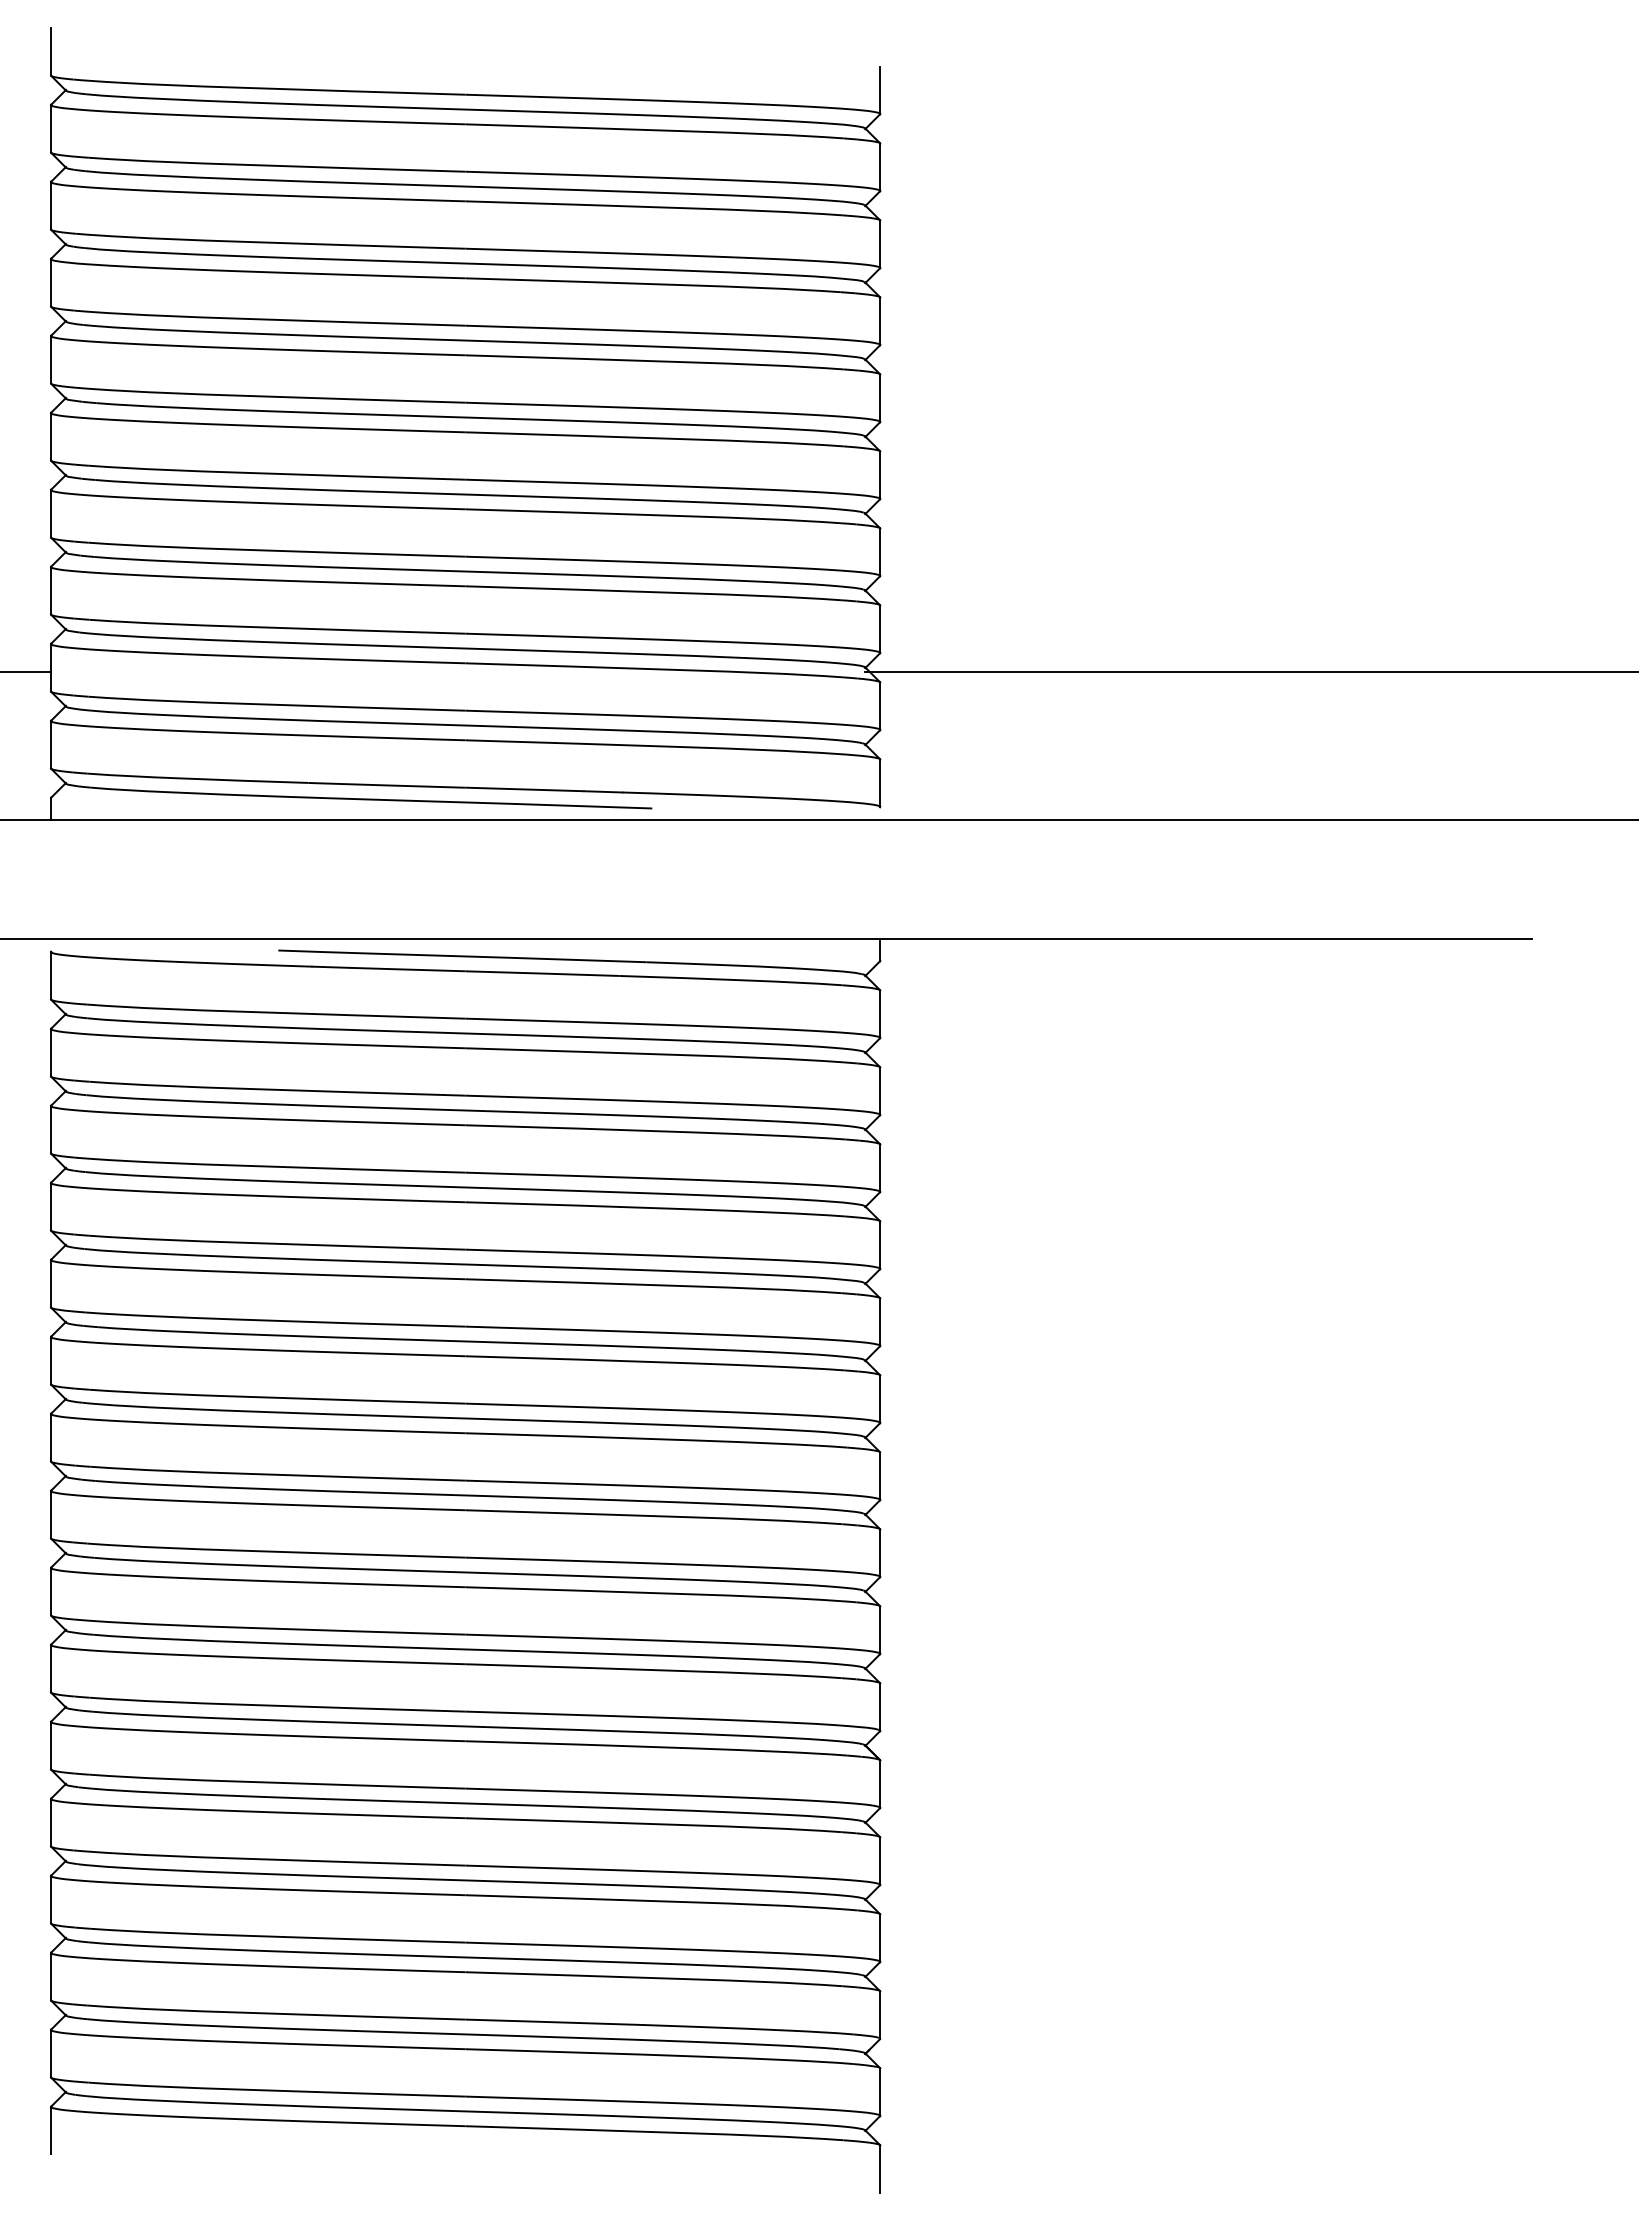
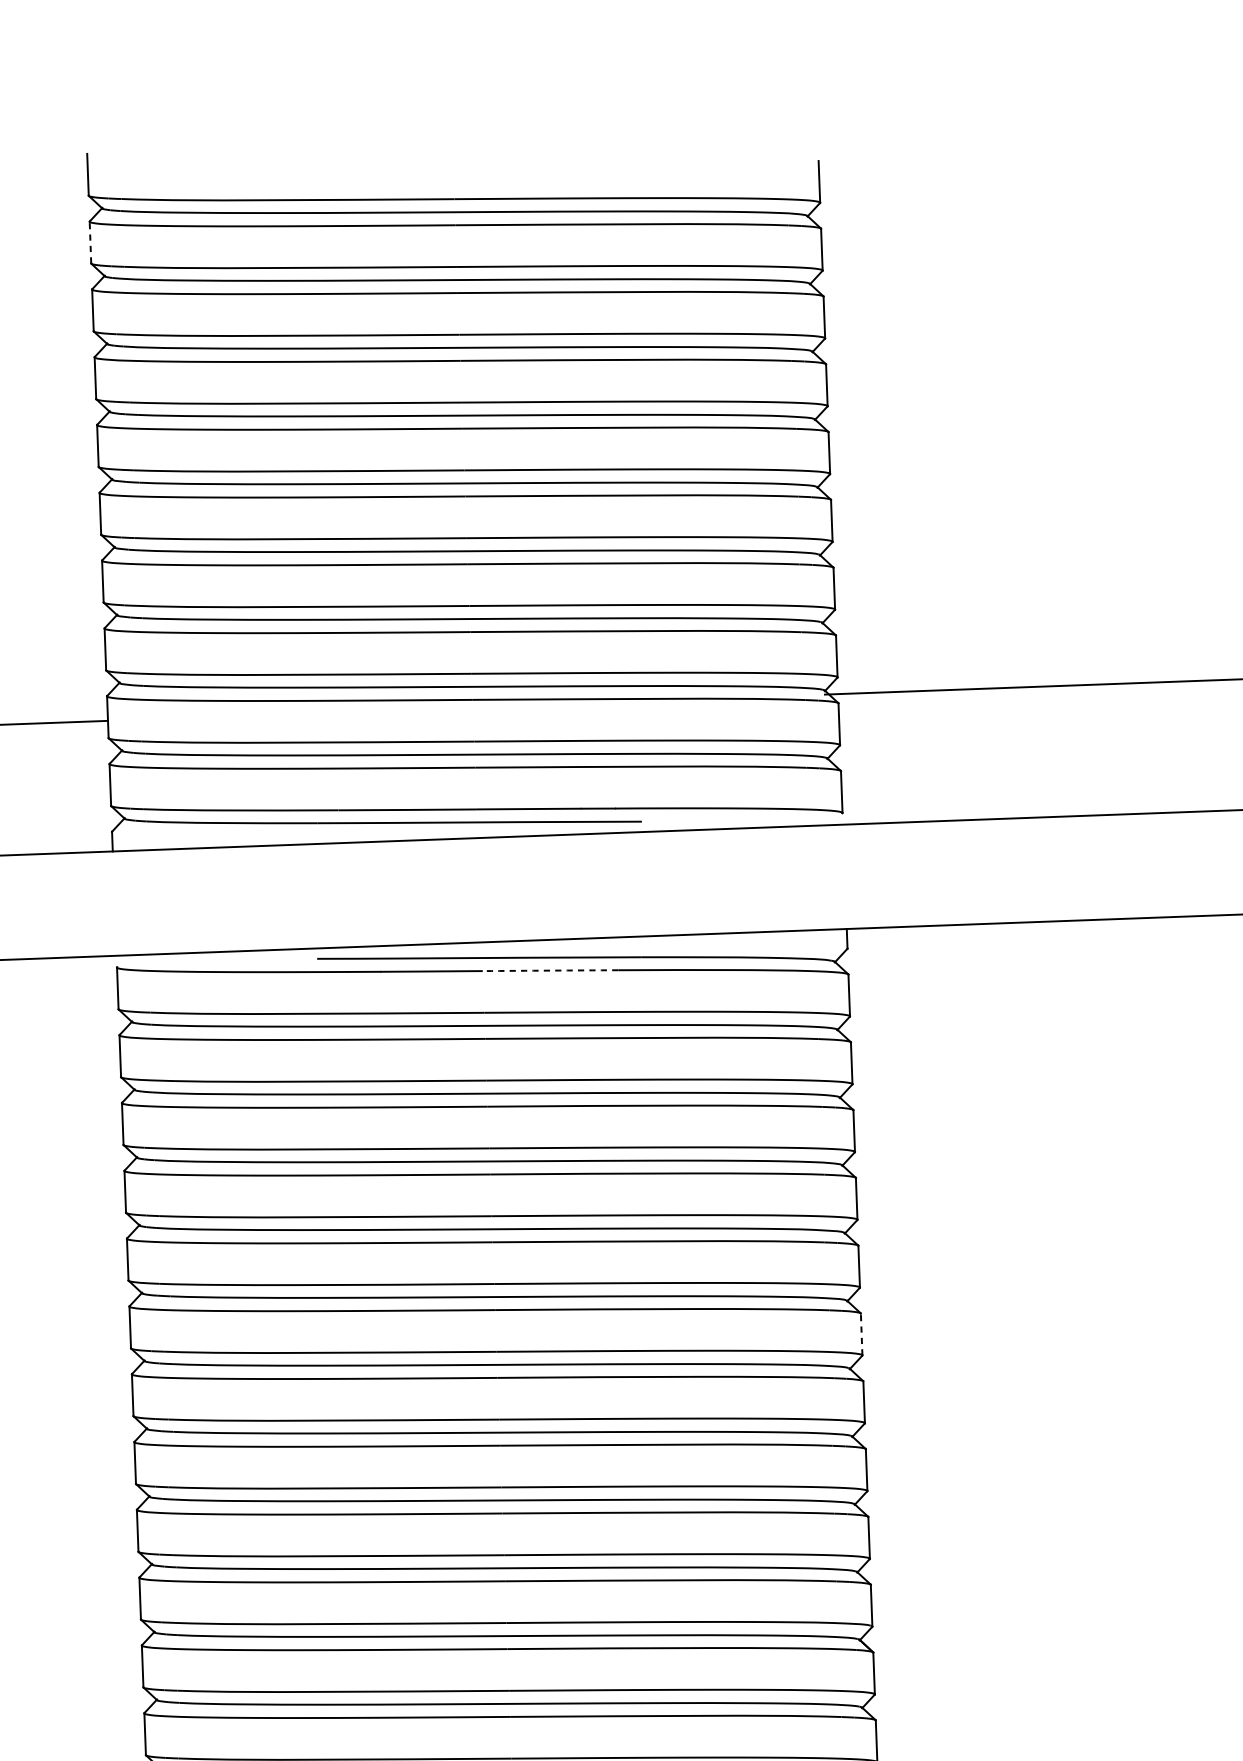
line: (51, 128) -> (90, 242), solid -> dashed
arc: (542, 973) -> (550, 970), solid -> dashed
line: (880, 1399) -> (861, 1334), solid -> dashed

